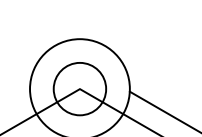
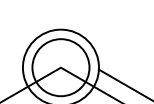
circle: (79, 88) -> (60, 67), size x1.43

